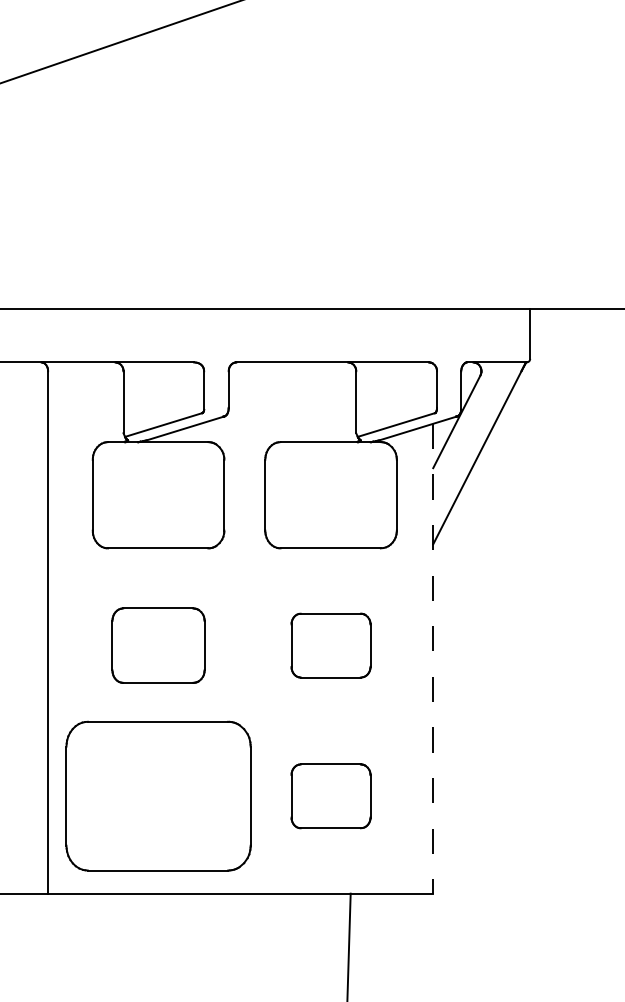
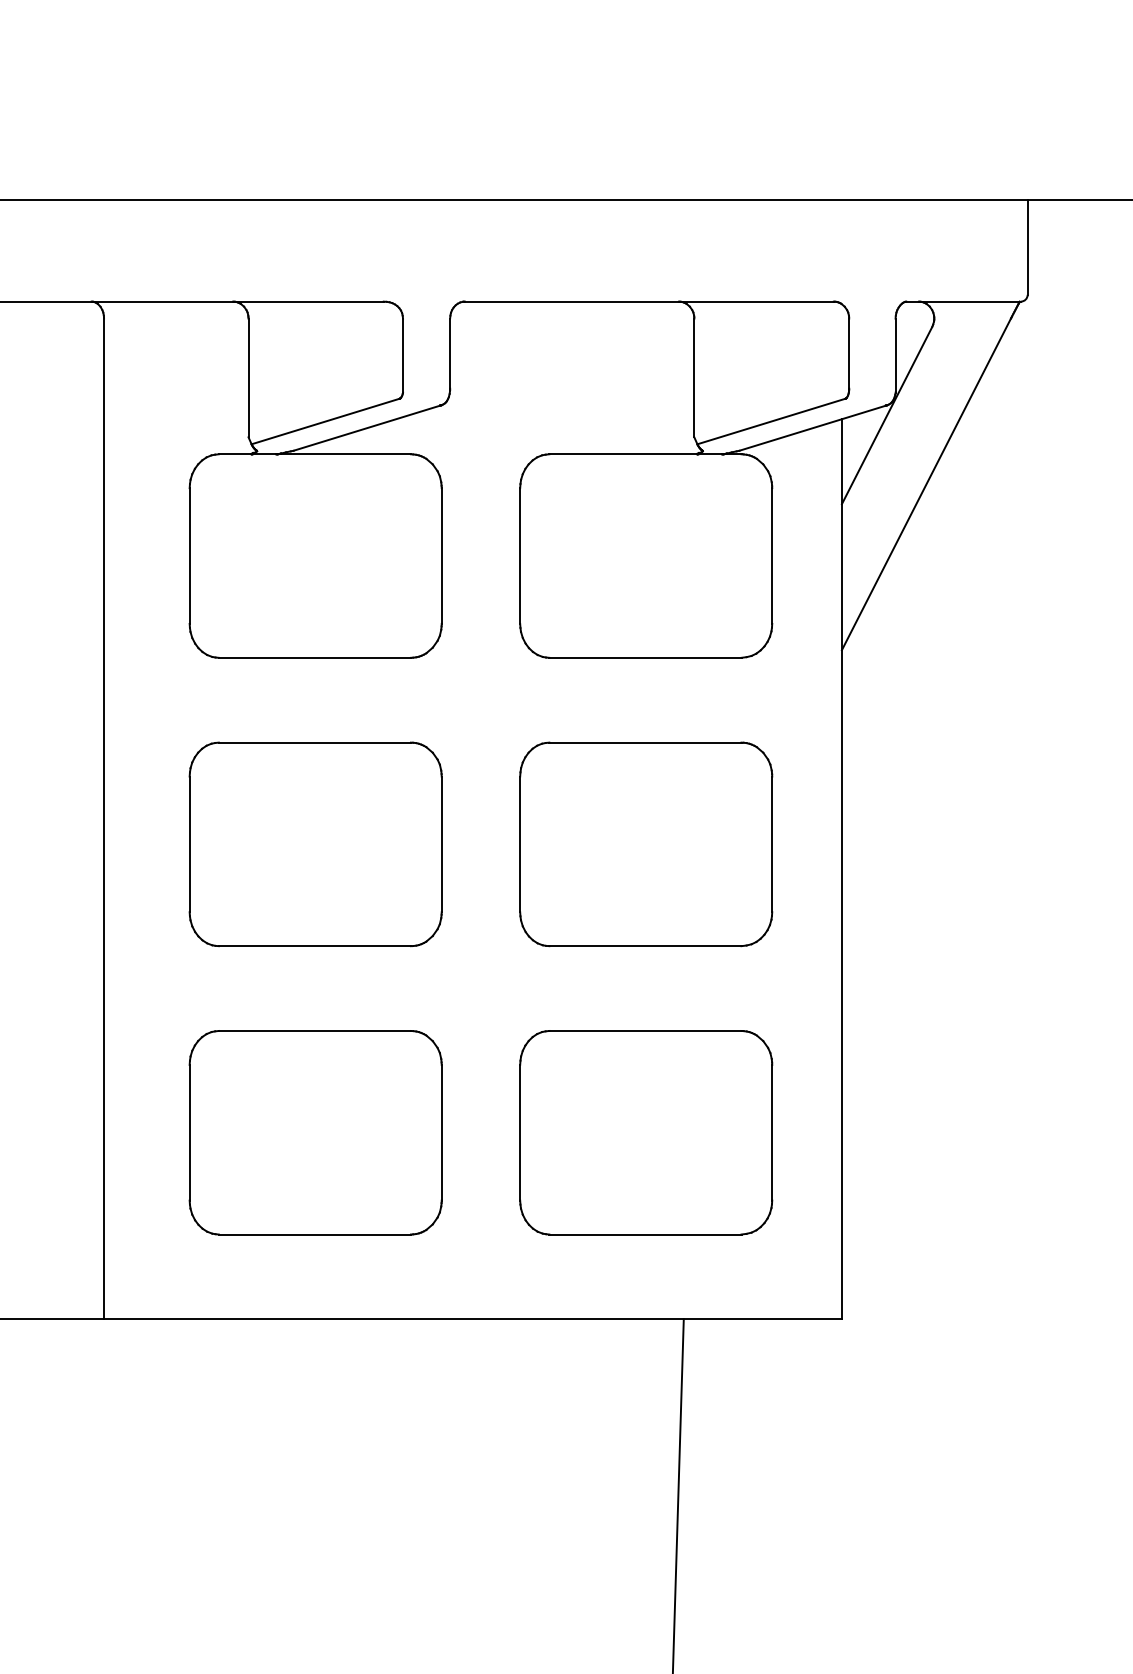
part: (158, 645) -> (315, 843), size x1.43
part: (330, 645) -> (645, 843), size x1.67
line: (433, 658) -> (842, 868), dashed -> solid
part: (158, 796) -> (315, 1133), size x0.71
part: (330, 796) -> (645, 1133), size x1.67

